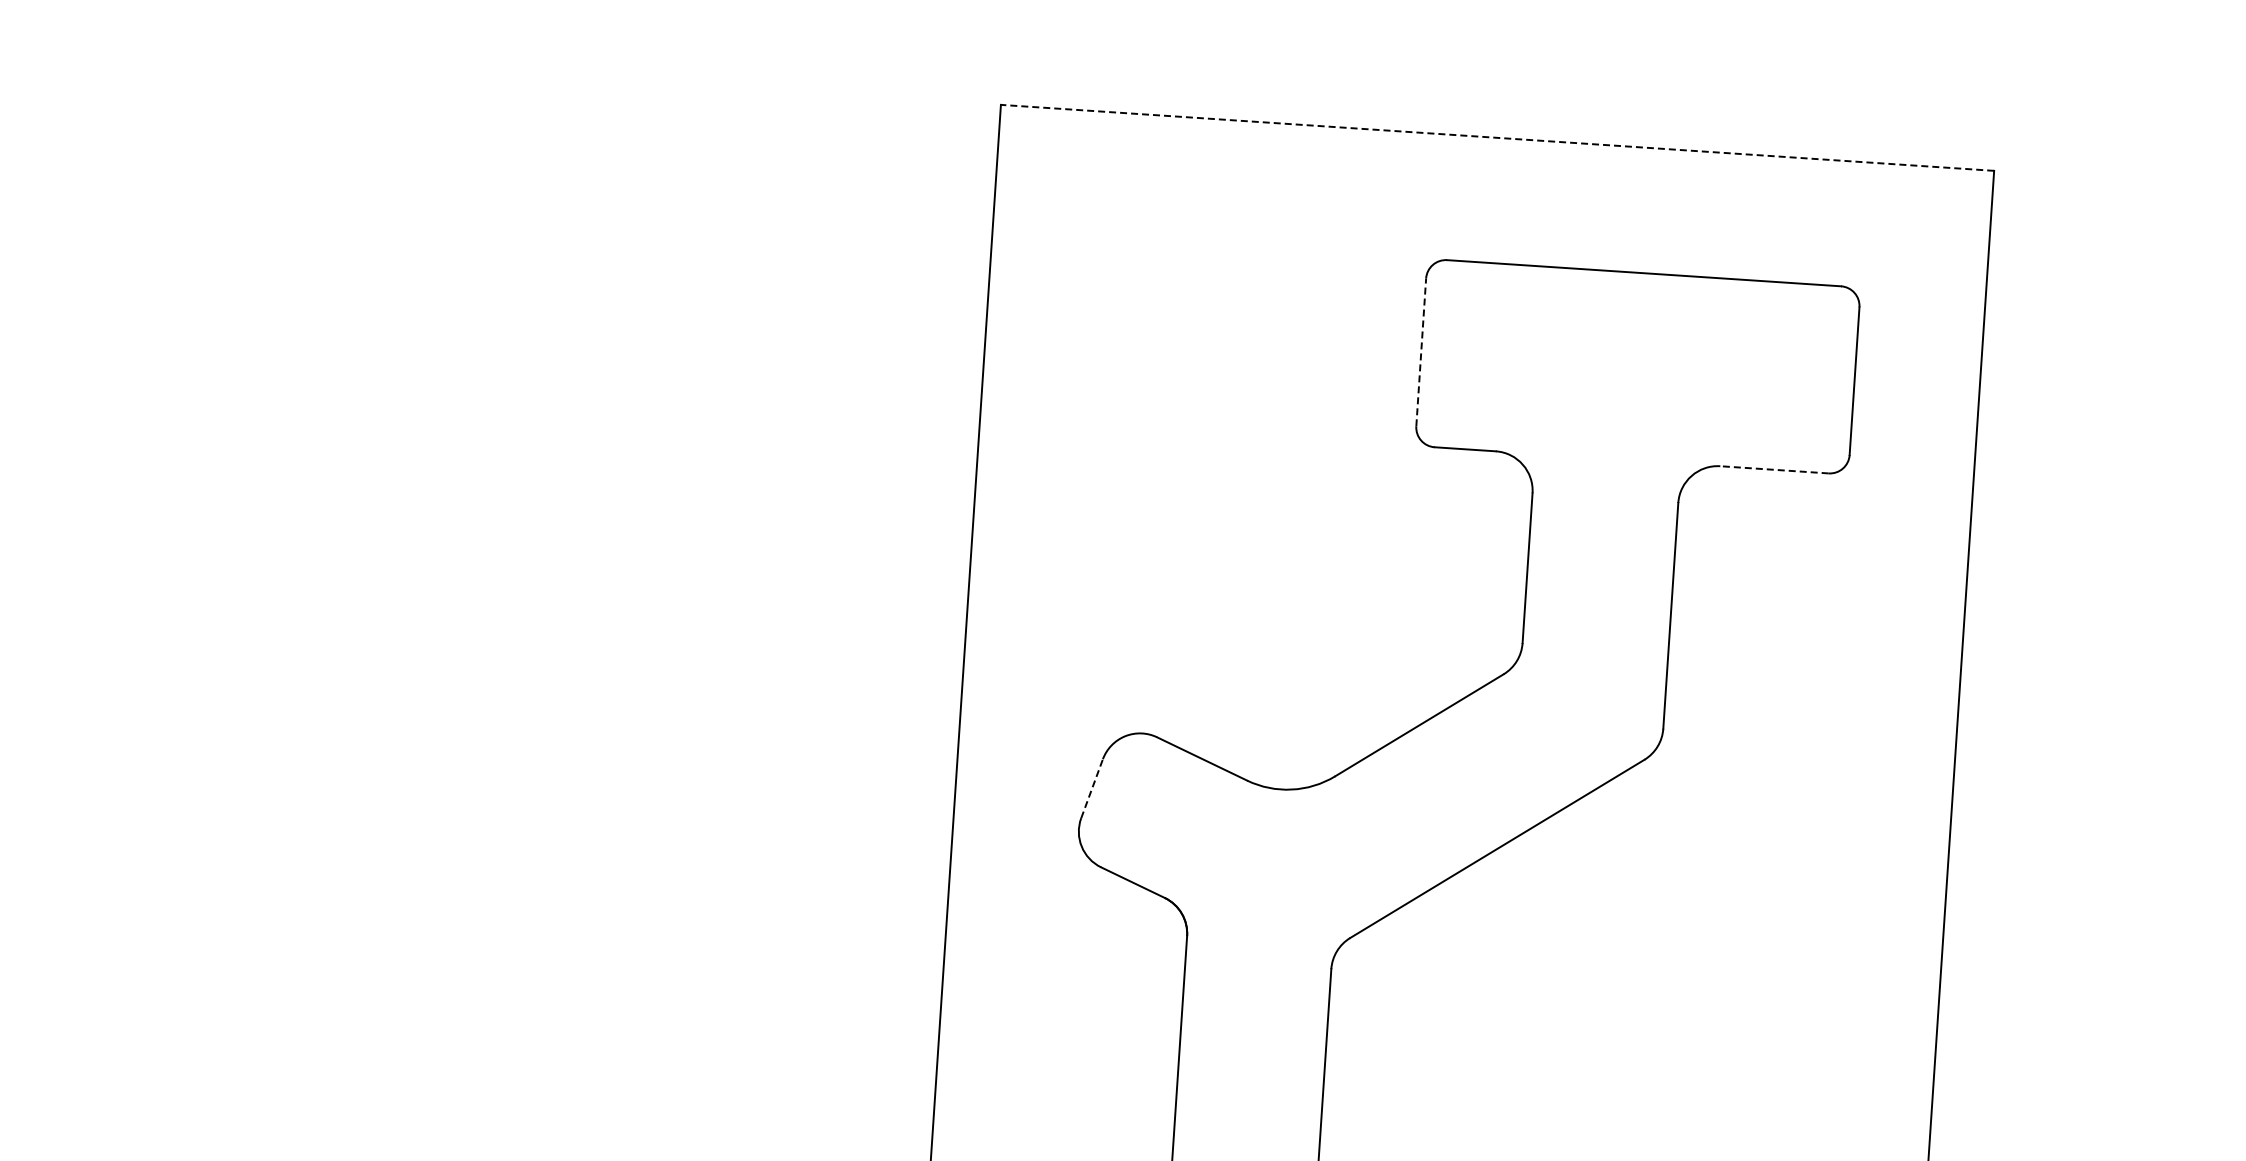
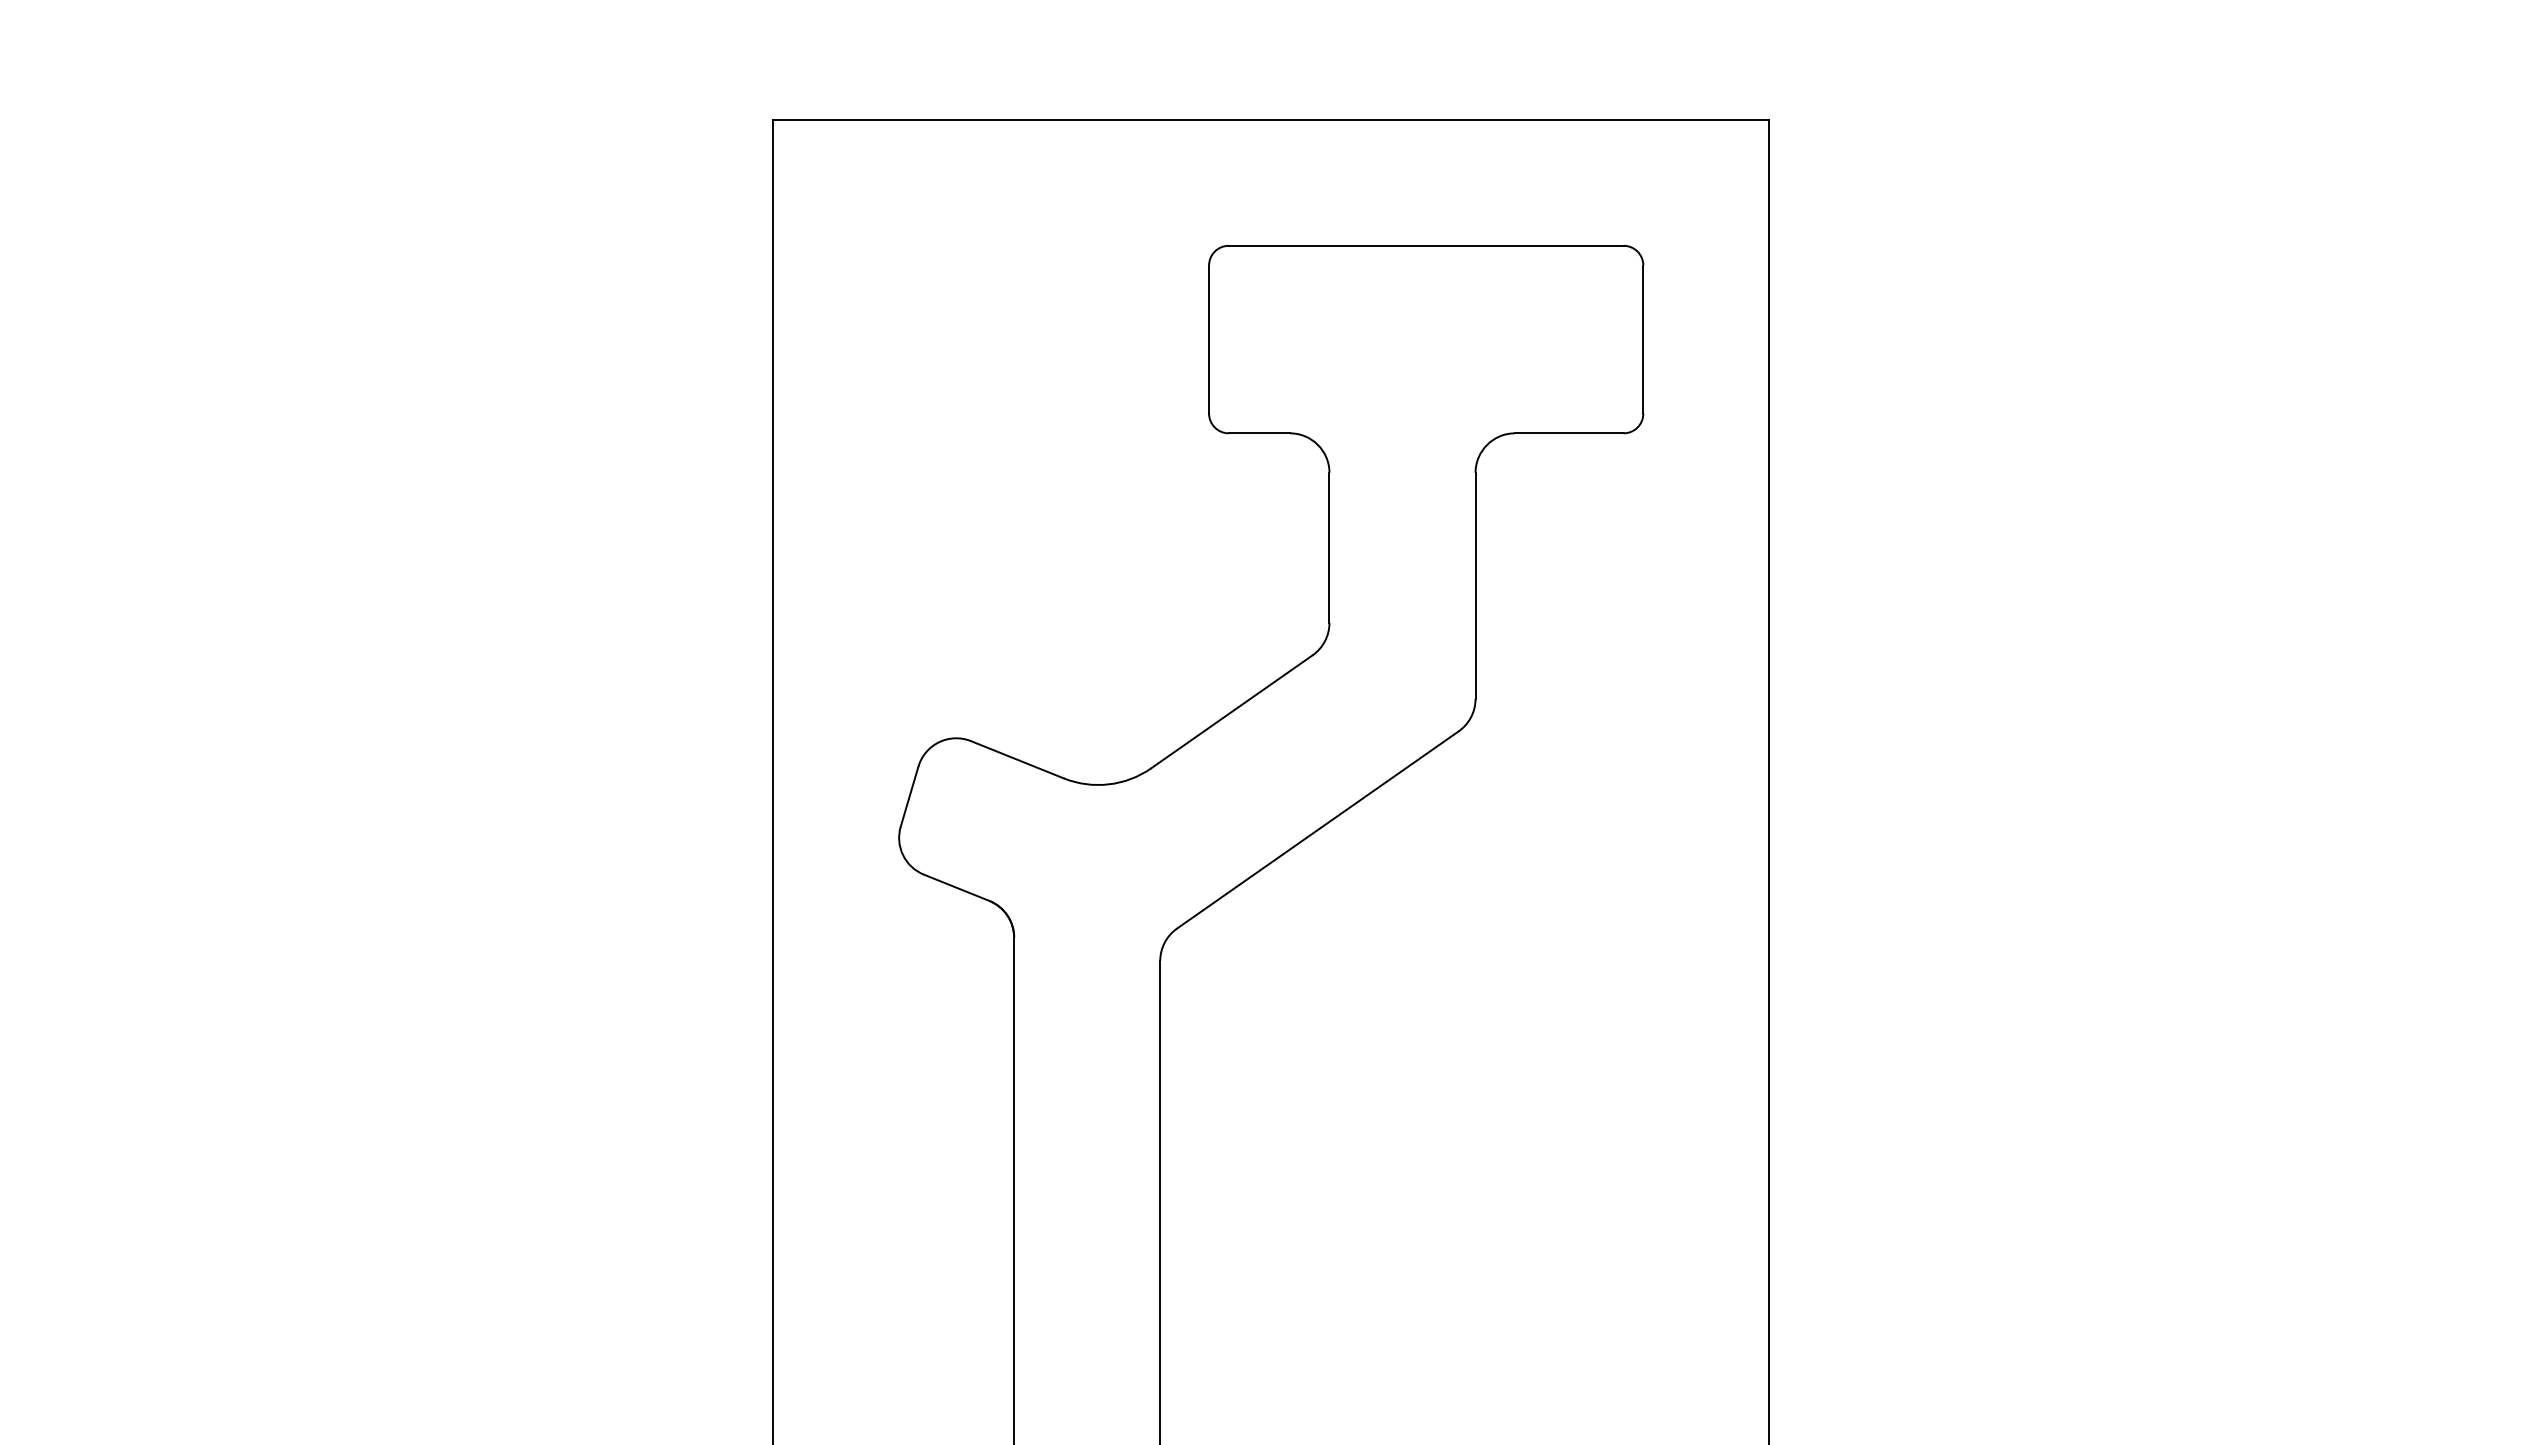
line: (1498, 137) -> (1271, 120), dashed -> solid
line: (1421, 352) -> (1209, 339), dashed -> solid
line: (1773, 469) -> (1568, 433), dashed -> solid
line: (1092, 788) -> (909, 796), dashed -> solid

